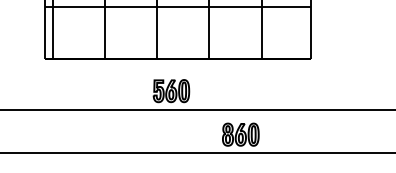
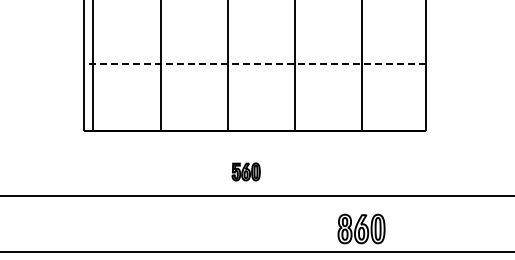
line: (177, 6) -> (254, 63), solid -> dashed
part: (170, 90) -> (245, 171), size x0.6
part: (240, 134) -> (361, 228), moved

